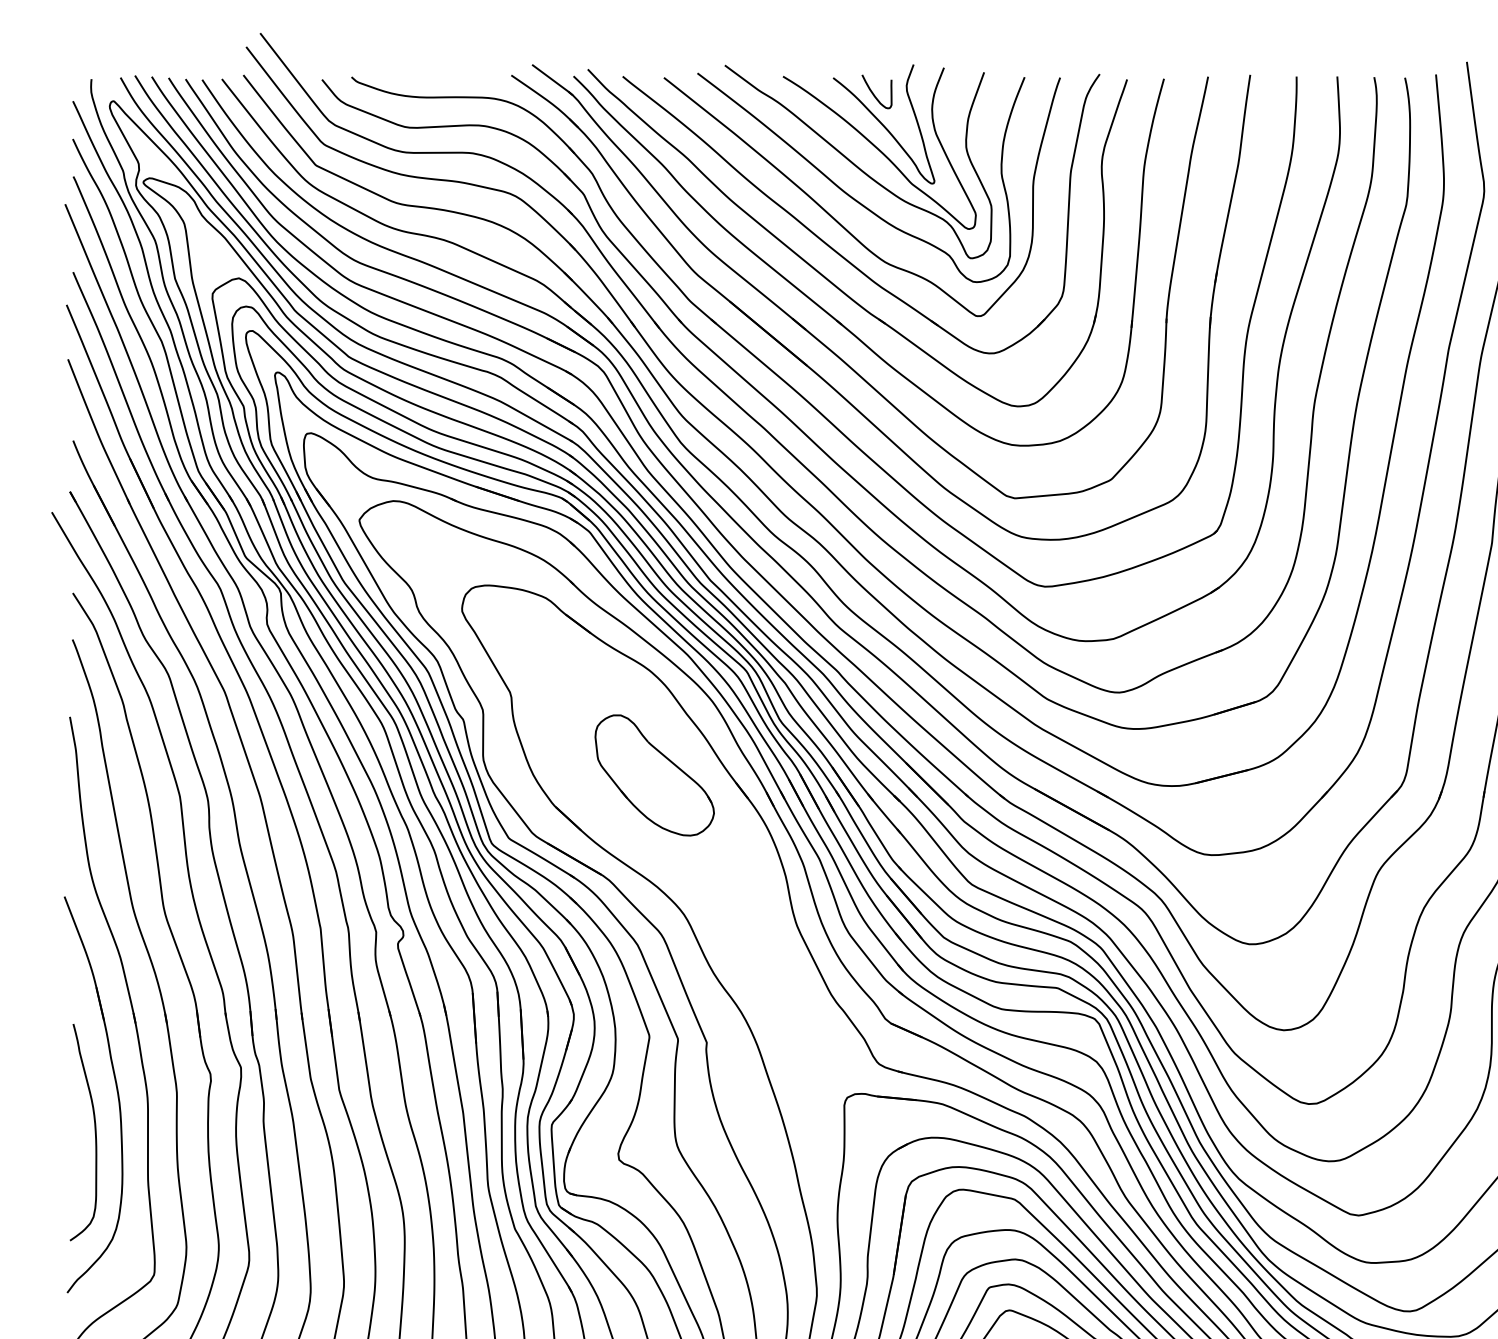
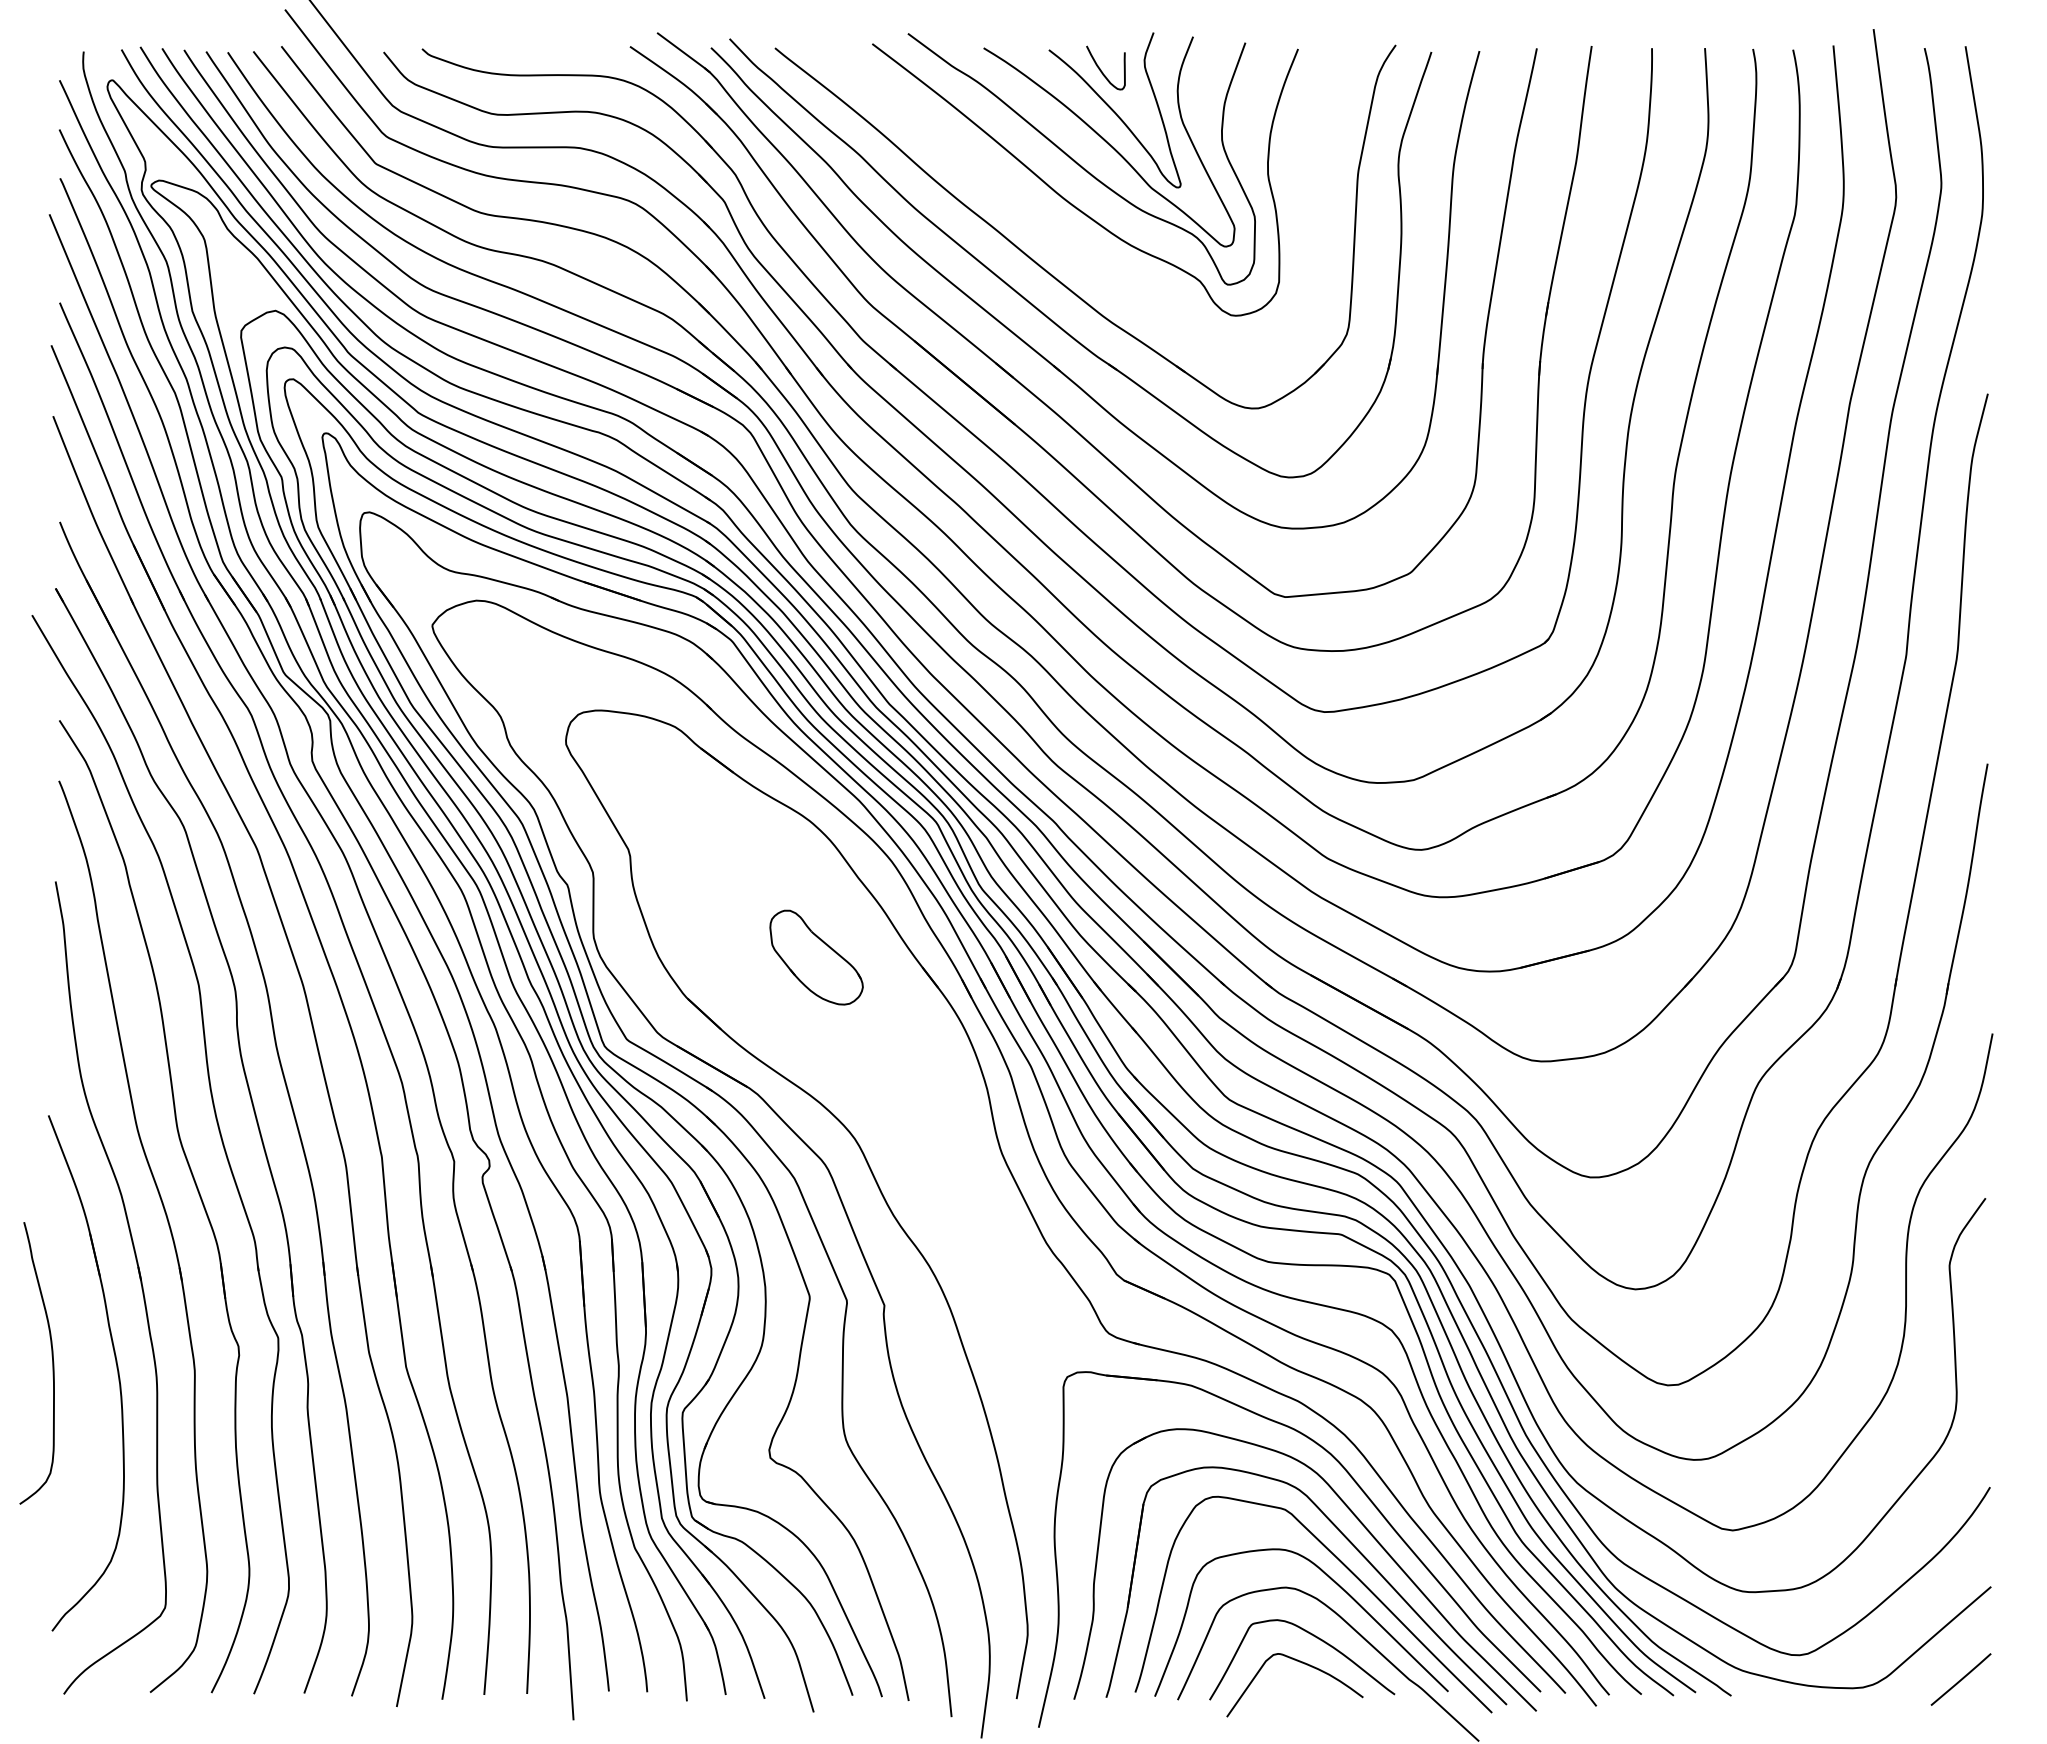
curve: (839, 222) -> (1056, 237), removed
part: (654, 775) -> (816, 957), size x0.6
curve: (95, 1132) -> (52, 1363), moved

